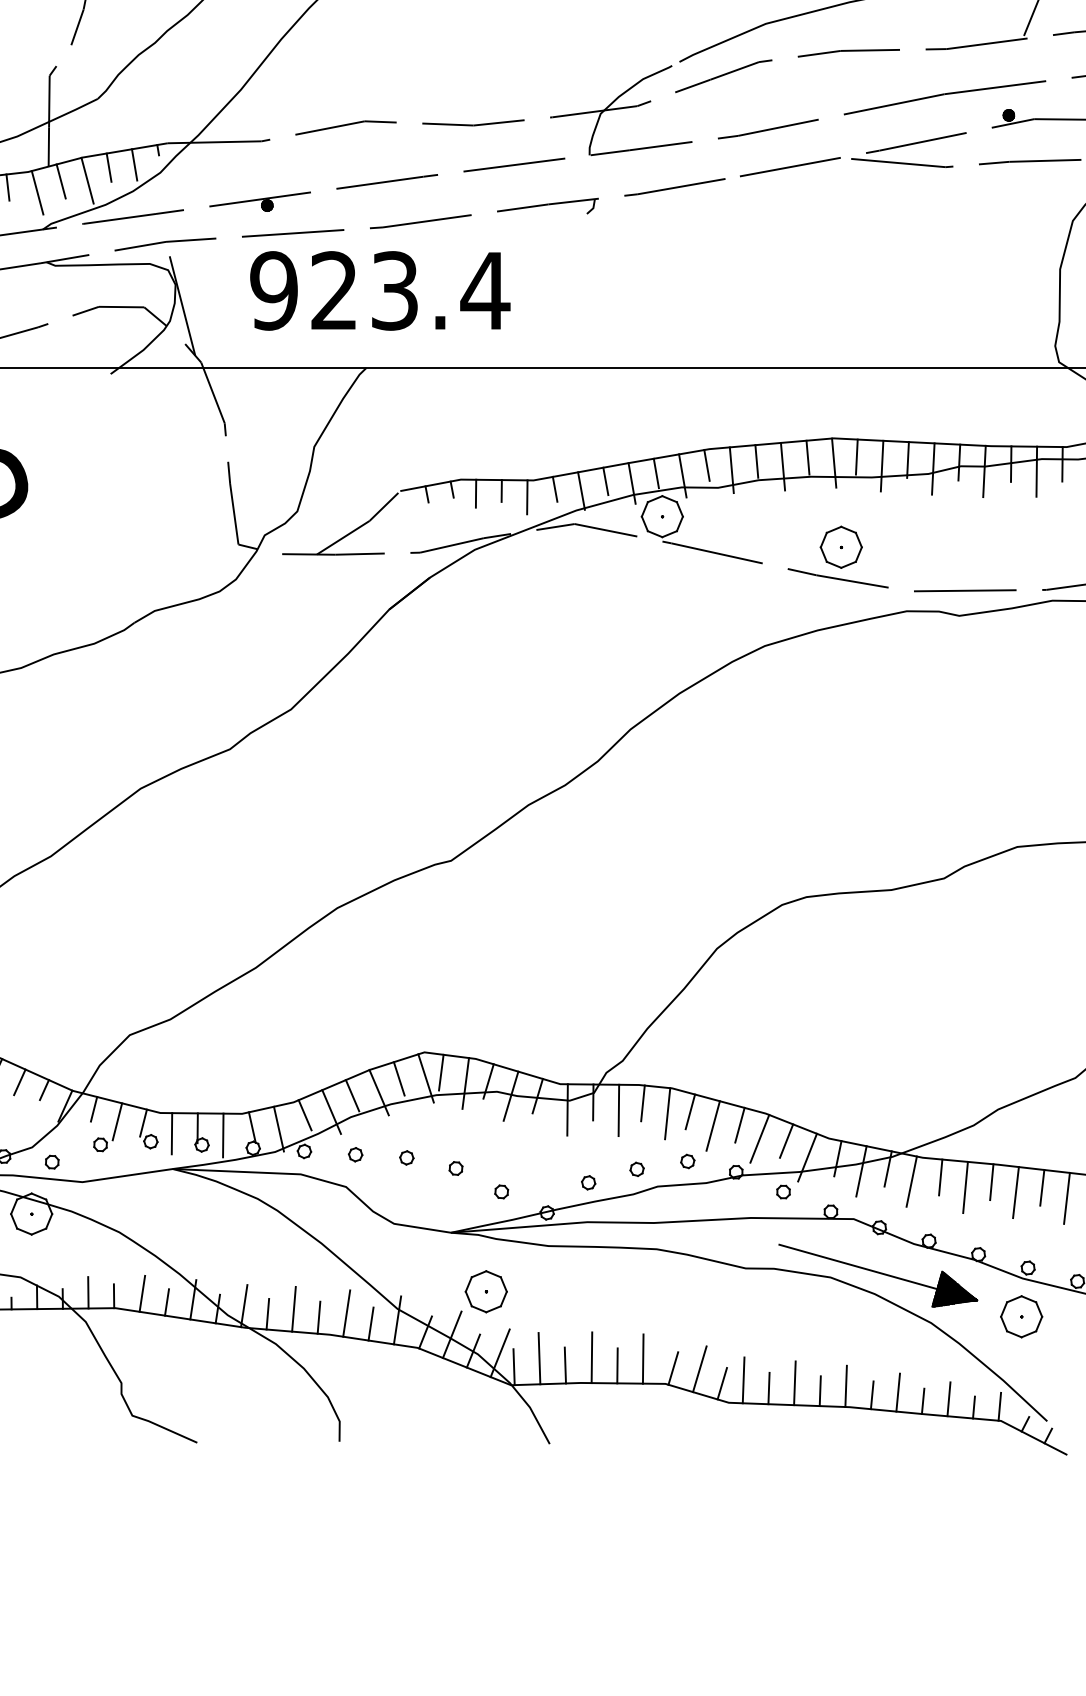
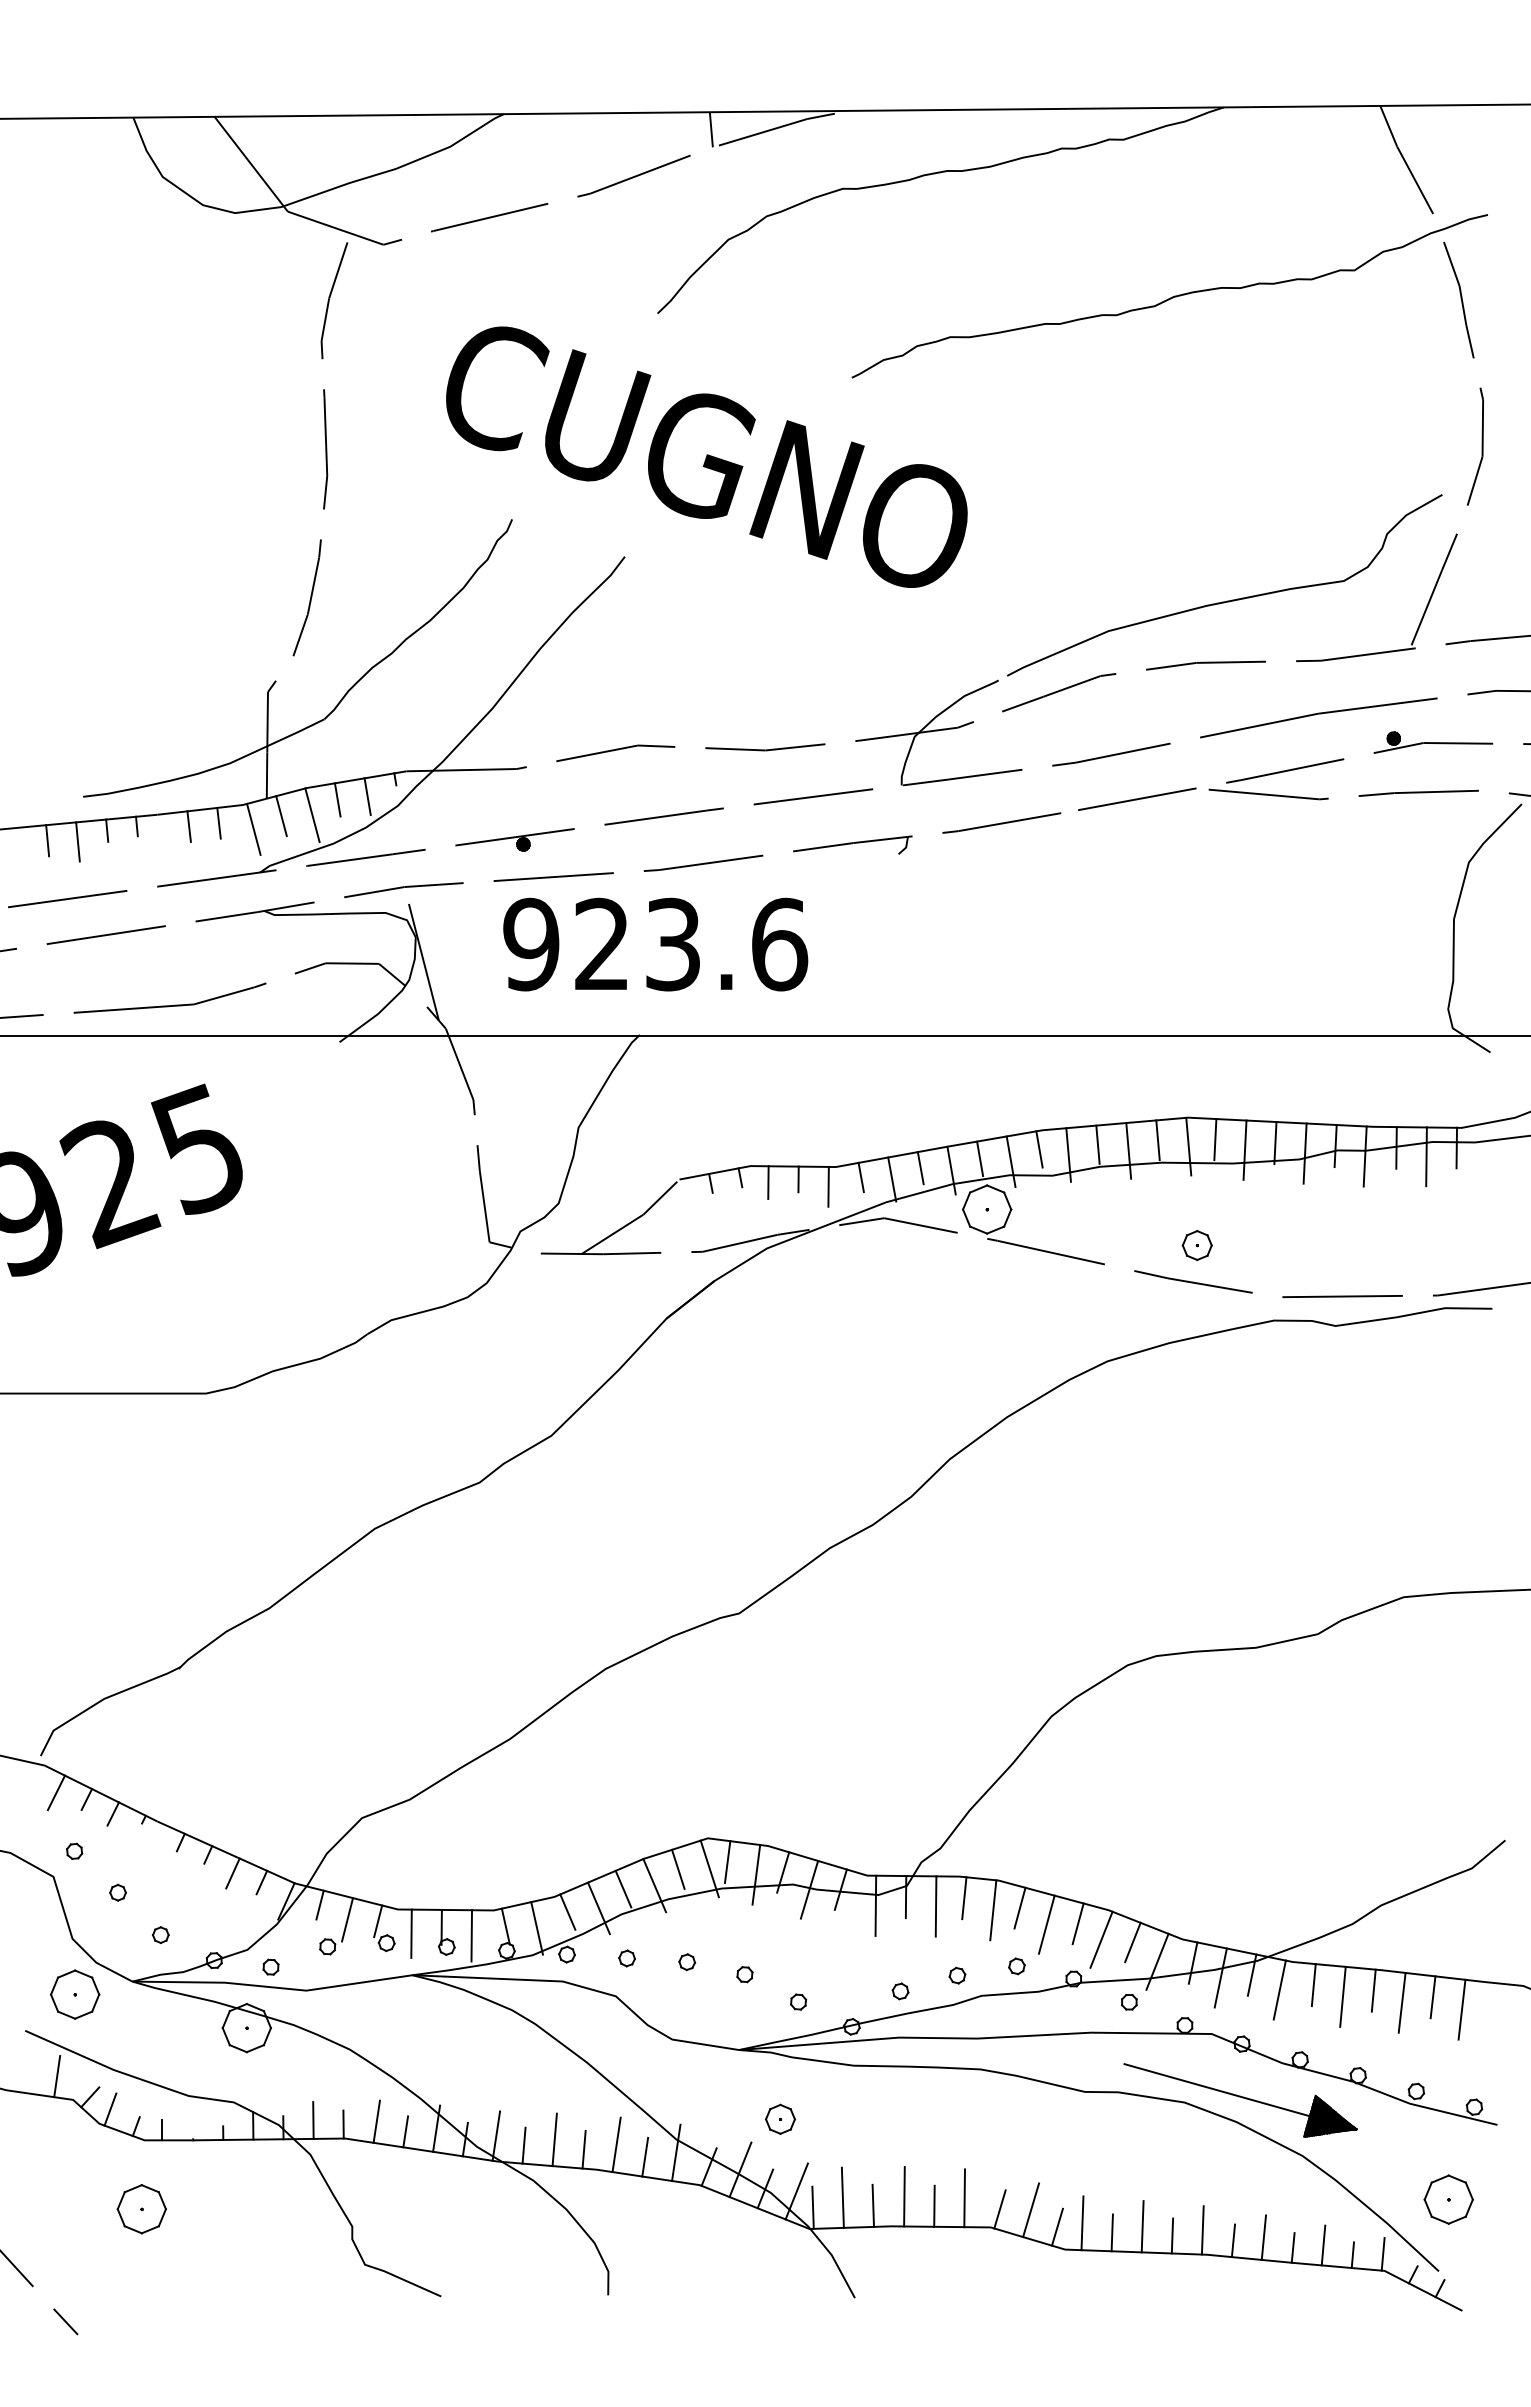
text: (484, 290) -> (778, 944), 923.4 -> 923.6
part: (841, 547) -> (1197, 1245), size x0.6
part: (486, 1291) -> (780, 2119), size x0.6
part: (1021, 1316) -> (1448, 2199), moved

